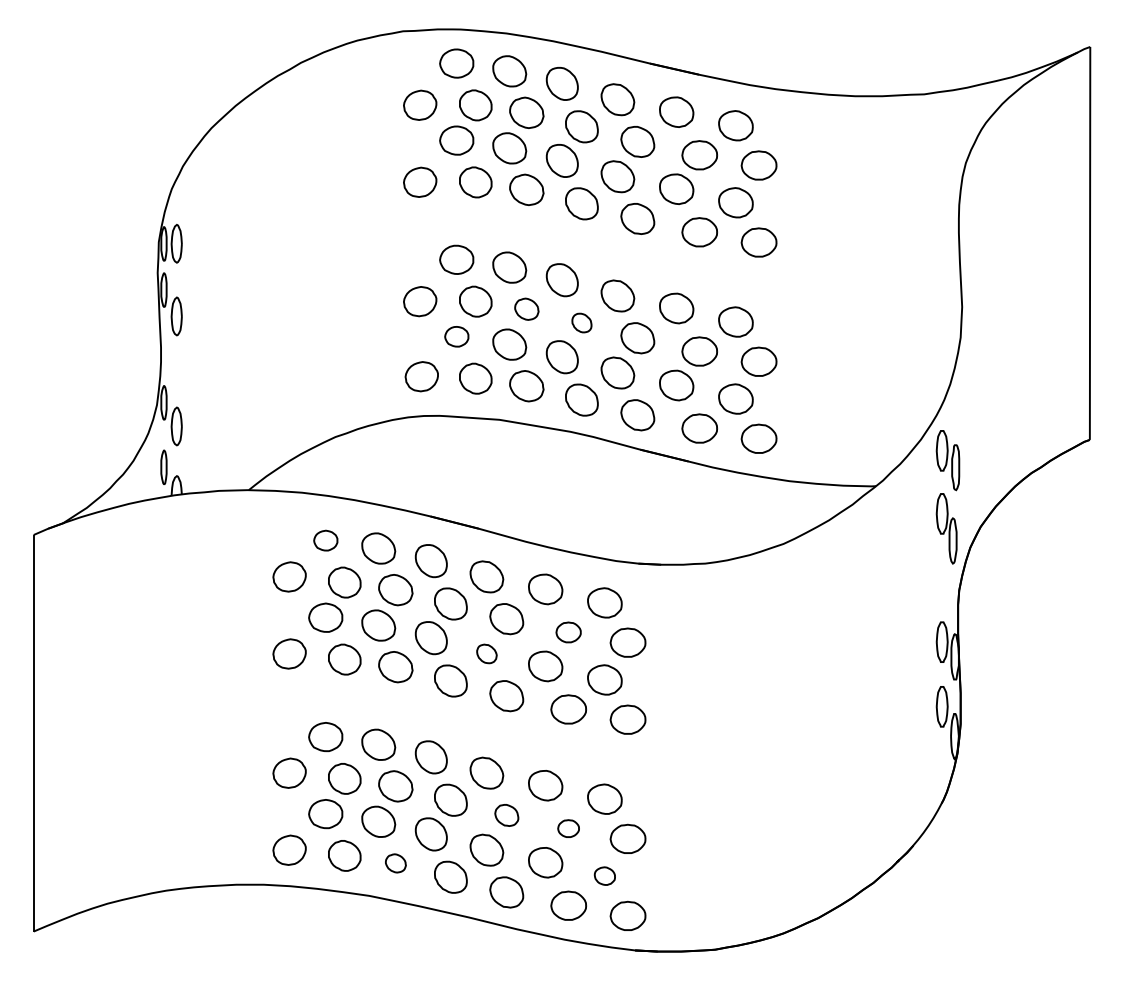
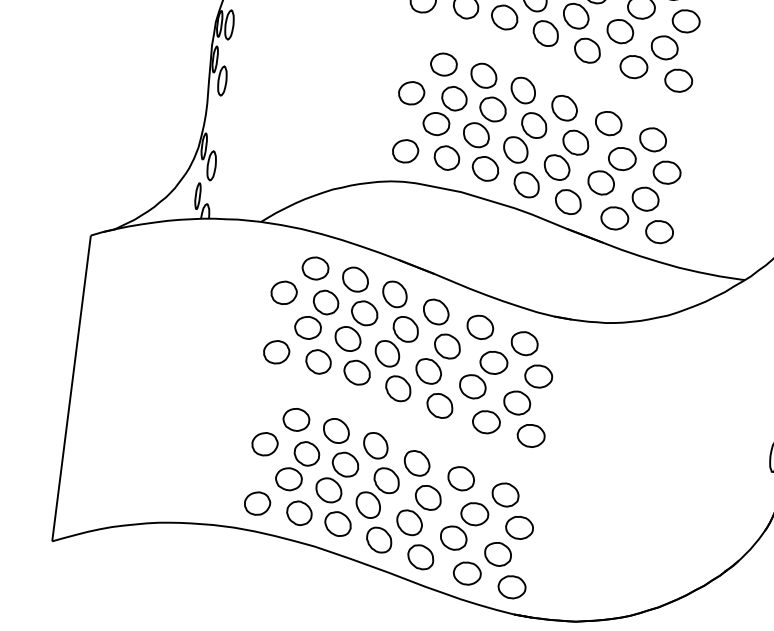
part: (526, 309) -> (492, 109), size x1.43
part: (581, 322) -> (533, 125), size x1.67
part: (456, 336) -> (436, 123), size x1.43
part: (325, 540) -> (315, 268), size x1.43
part: (568, 632) -> (493, 362), size x1.43
part: (486, 653) -> (428, 371), size x1.67
part: (506, 815) -> (428, 497), size x1.43
part: (568, 828) -> (474, 513), size x1.67
part: (395, 863) -> (337, 524), size x1.67
part: (604, 875) -> (497, 553), size x1.67

